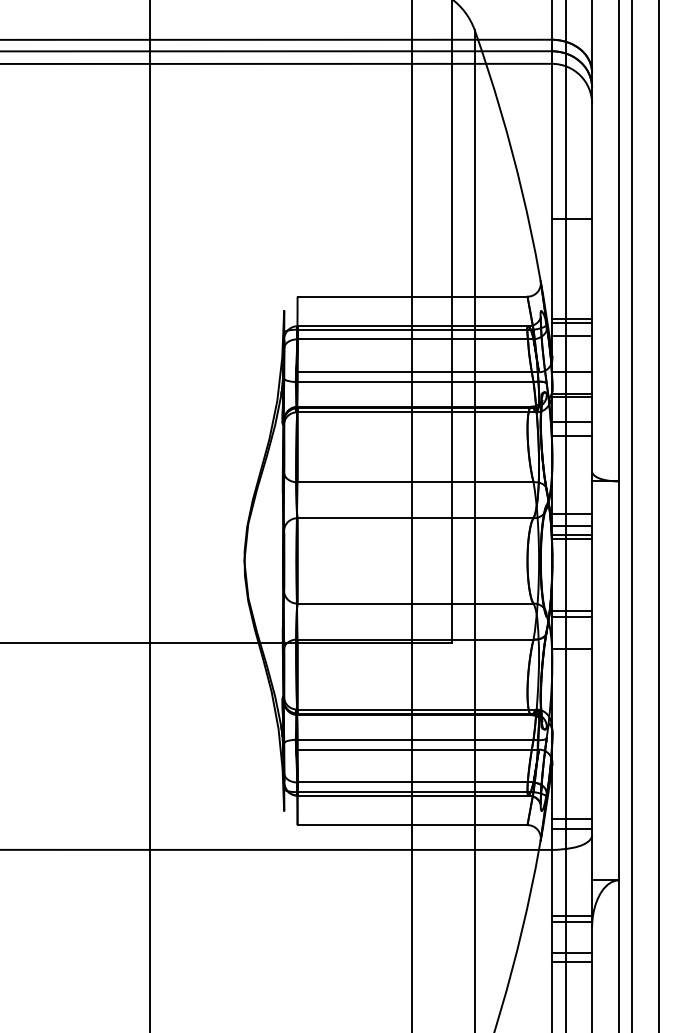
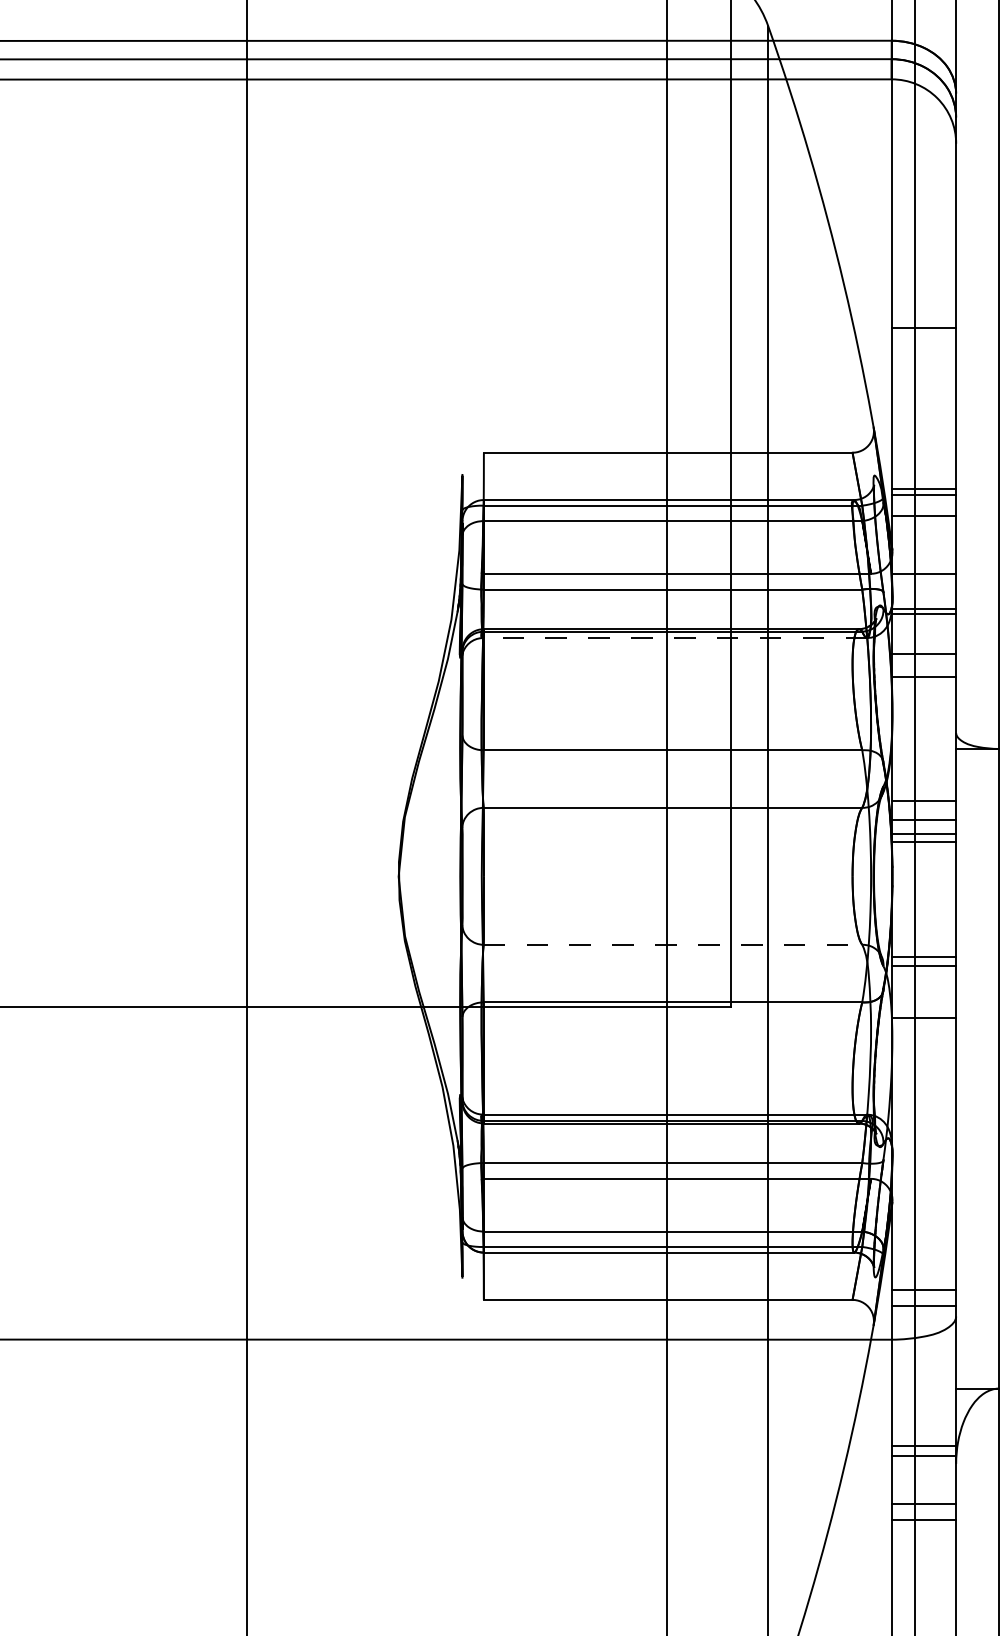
line: (416, 412) -> (674, 638), solid -> dashed
line: (416, 603) -> (674, 944), solid -> dashed

